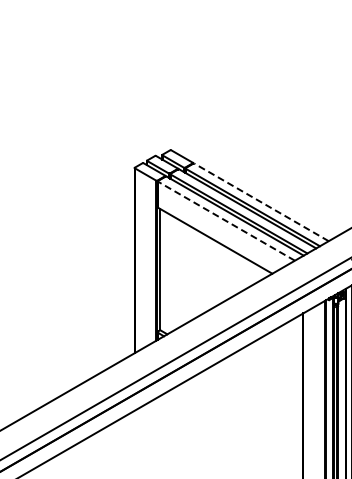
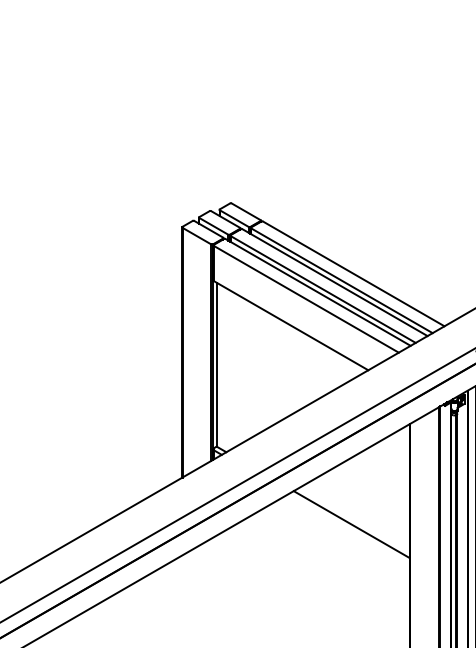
line: (261, 202) -> (353, 273), dashed -> solid
line: (226, 221) -> (306, 299), dashed -> solid
line: (259, 387) -> (350, 524), added

